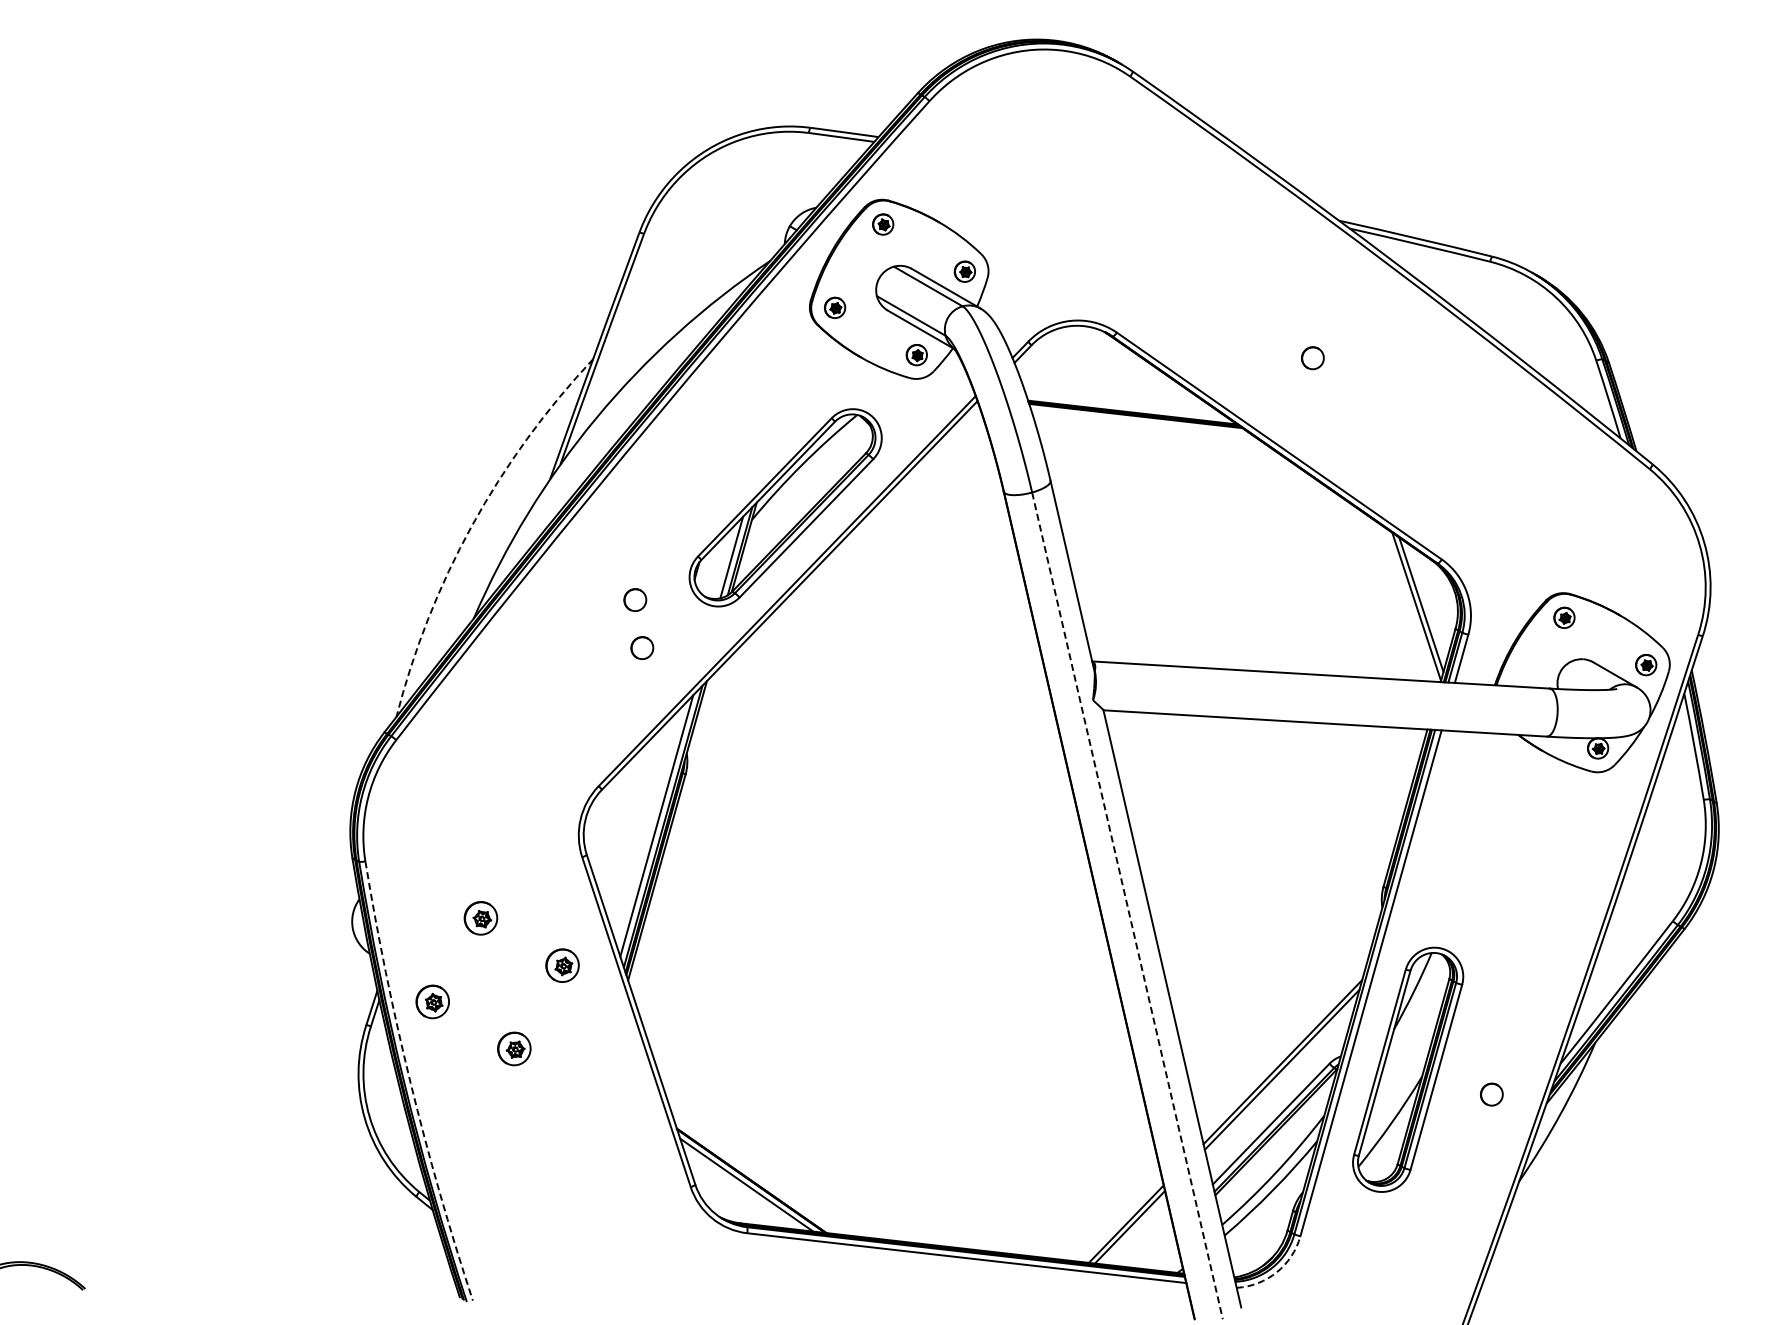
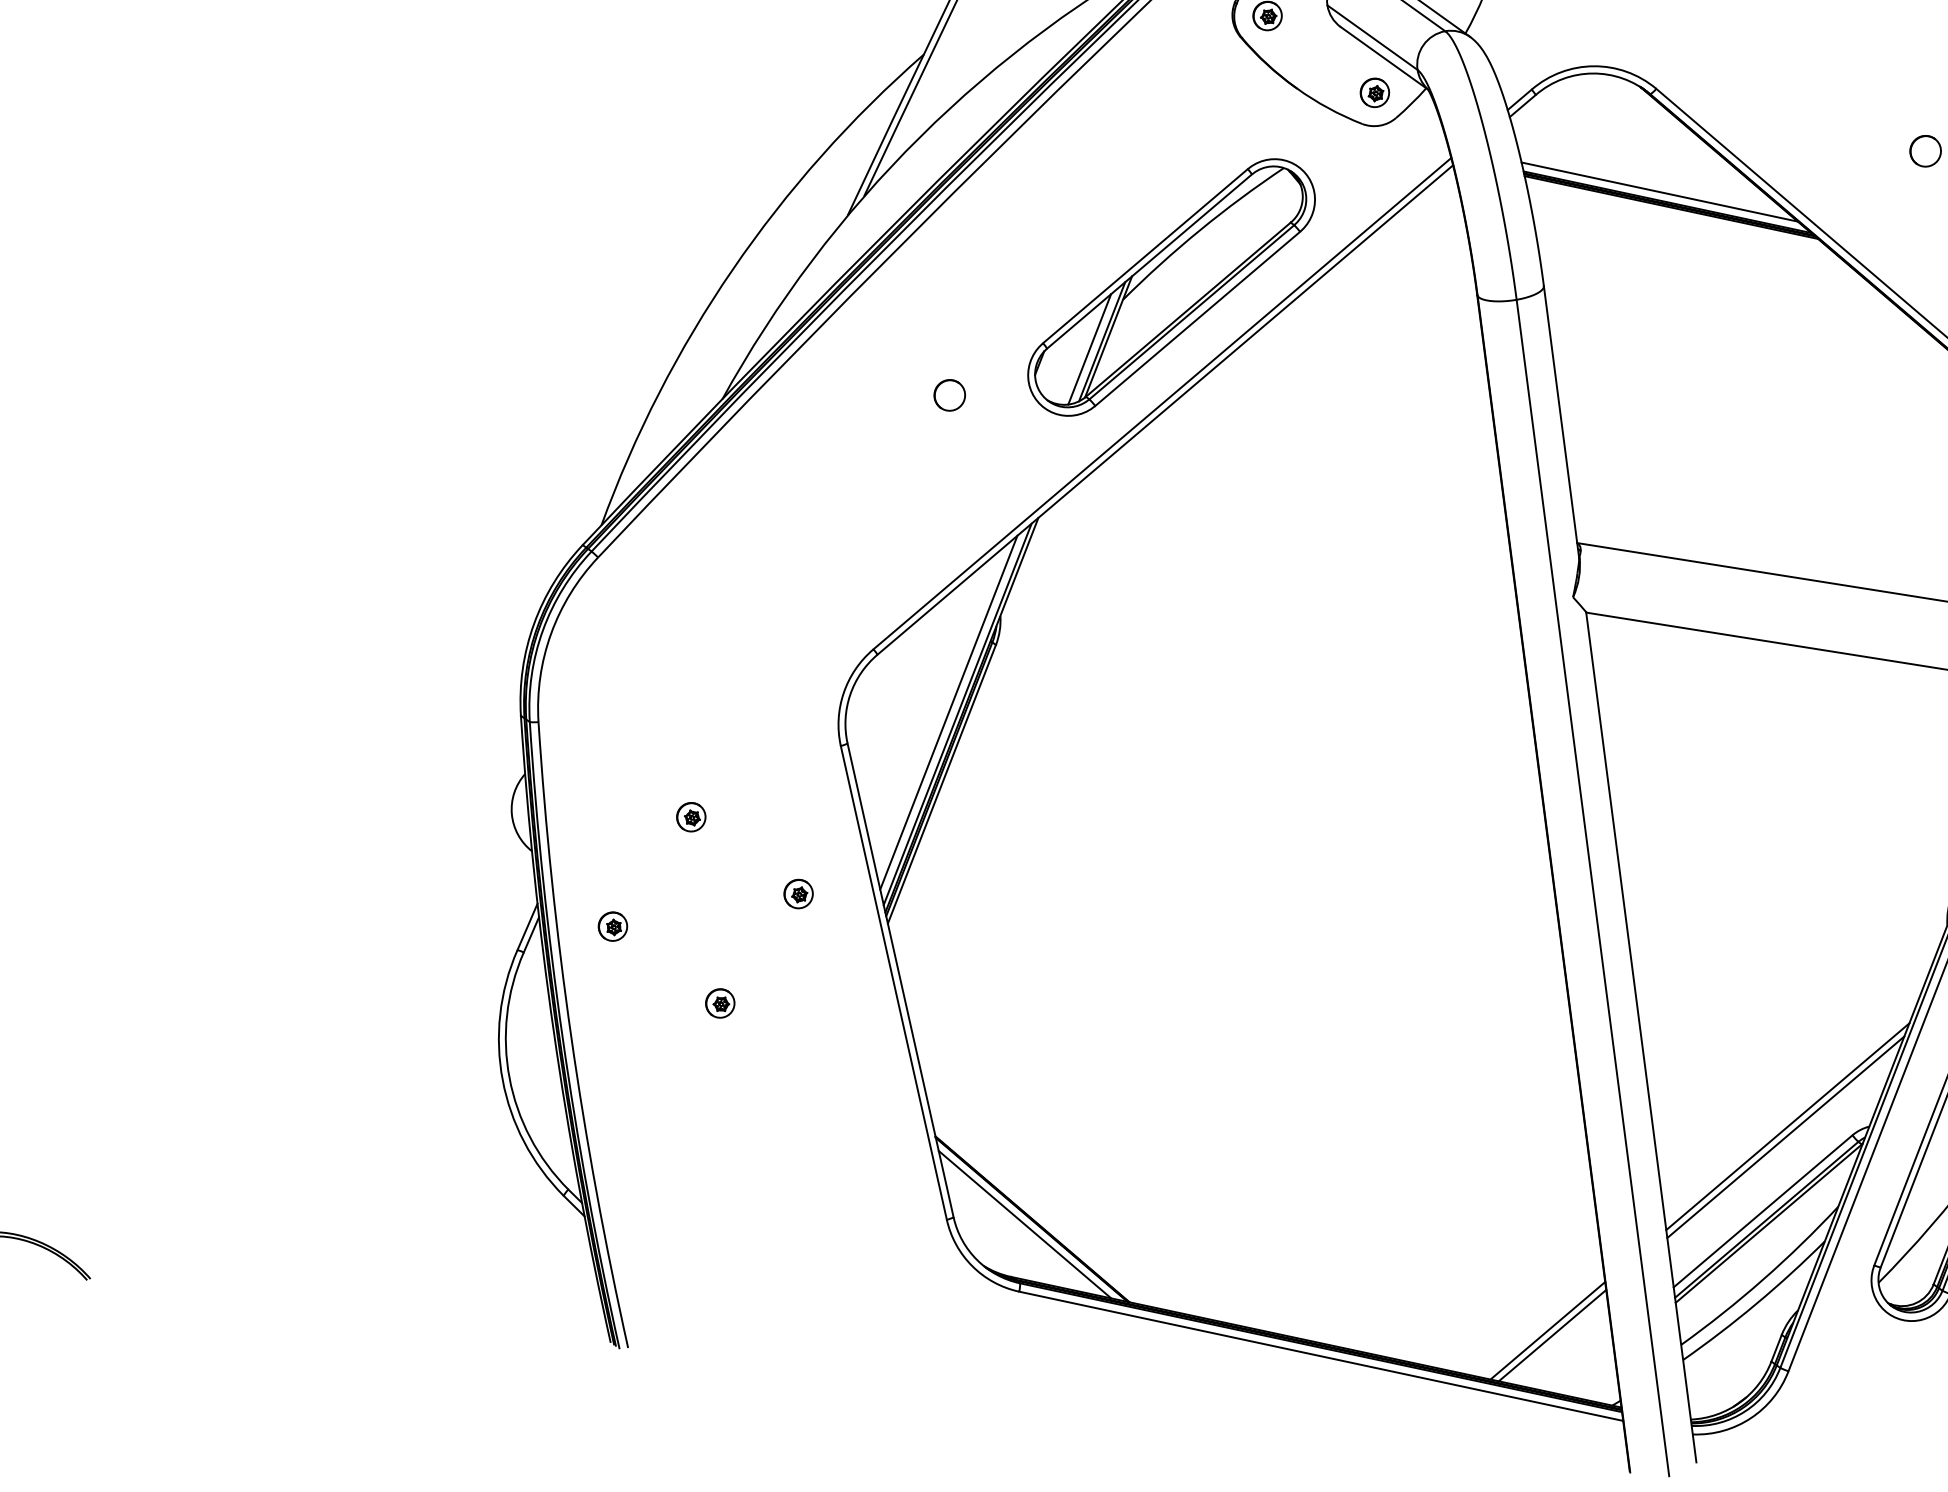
line: (1126, 405) -> (1659, 191), added
arc: (472, 525) -> (733, 269), dashed -> solid
part: (642, 647) -> (953, 462), removed
line: (1127, 906) -> (1592, 888), dashed -> solid
part: (480, 918) -> (690, 817), size x0.62
part: (562, 965) -> (798, 893), size x0.62
part: (432, 1001) -> (612, 926), size x0.62
part: (514, 1048) -> (720, 1002), size x0.62
arc: (410, 1083) -> (570, 1037), dashed -> solid
arc: (1276, 1272) -> (1750, 1418), dashed -> solid

